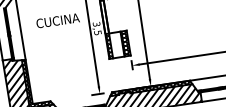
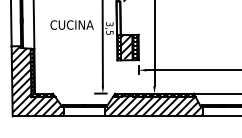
text: (57, 20) -> (71, 24), moved
hatch: (116, 43) -> (126, 46), added

